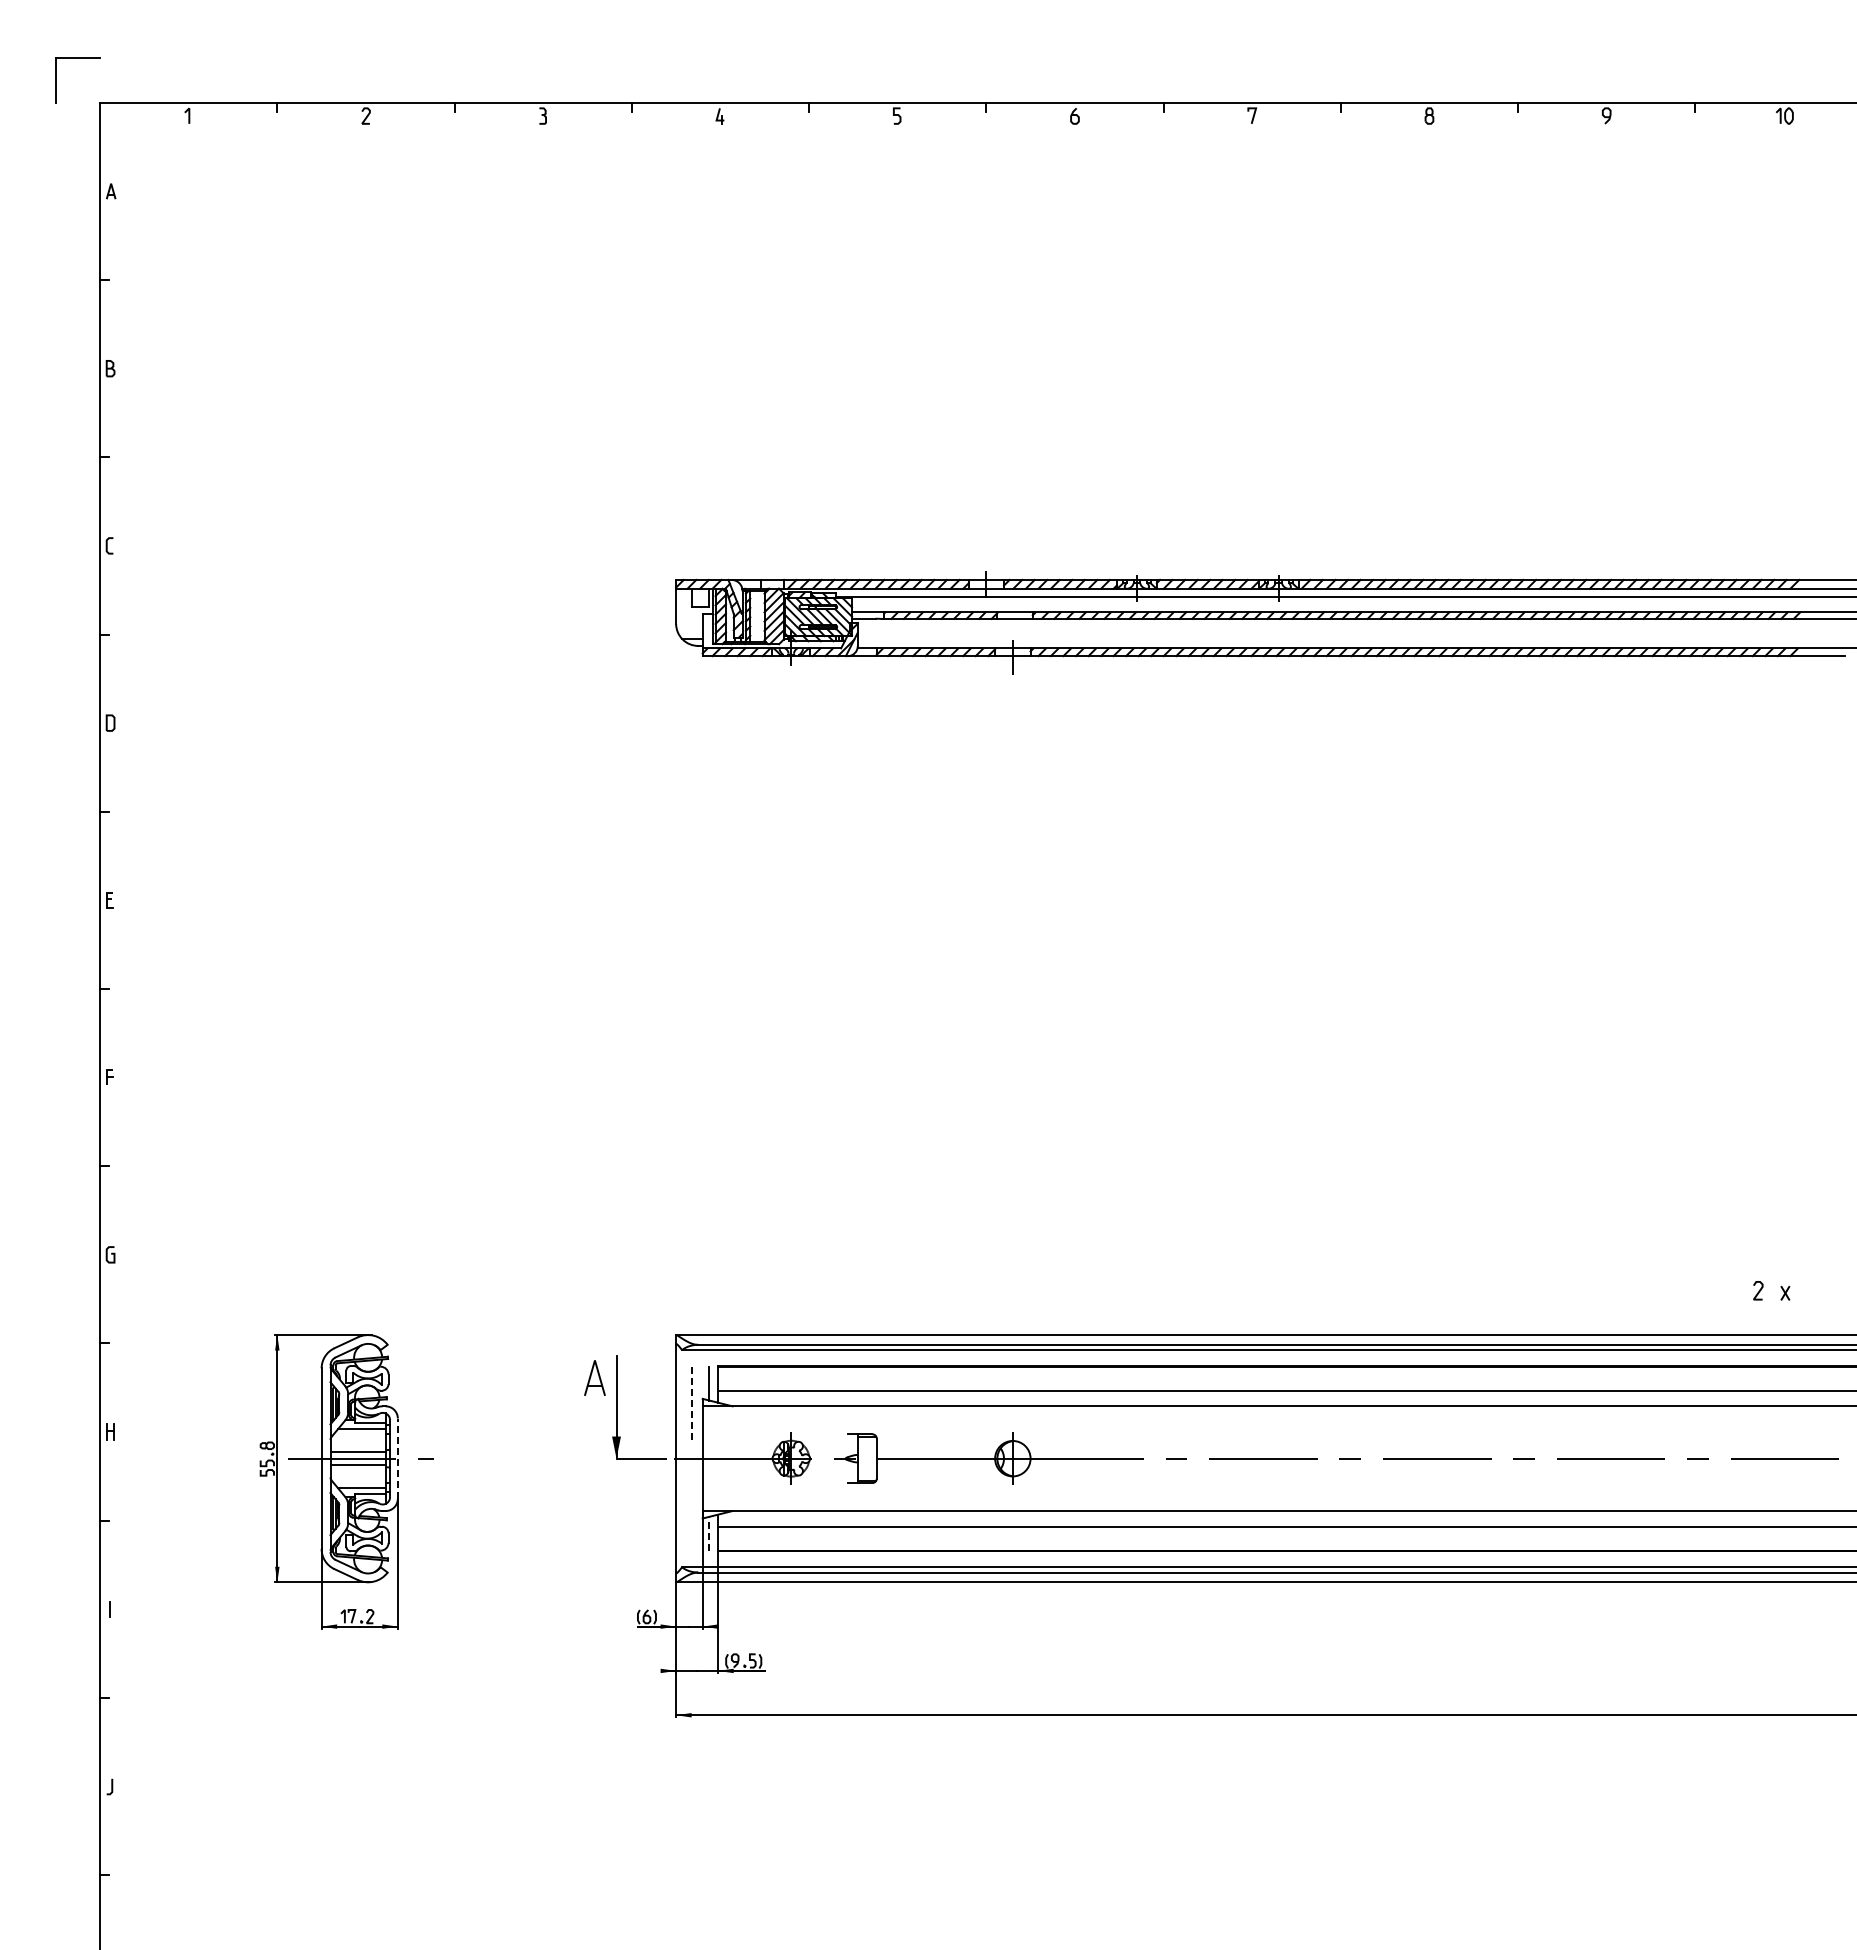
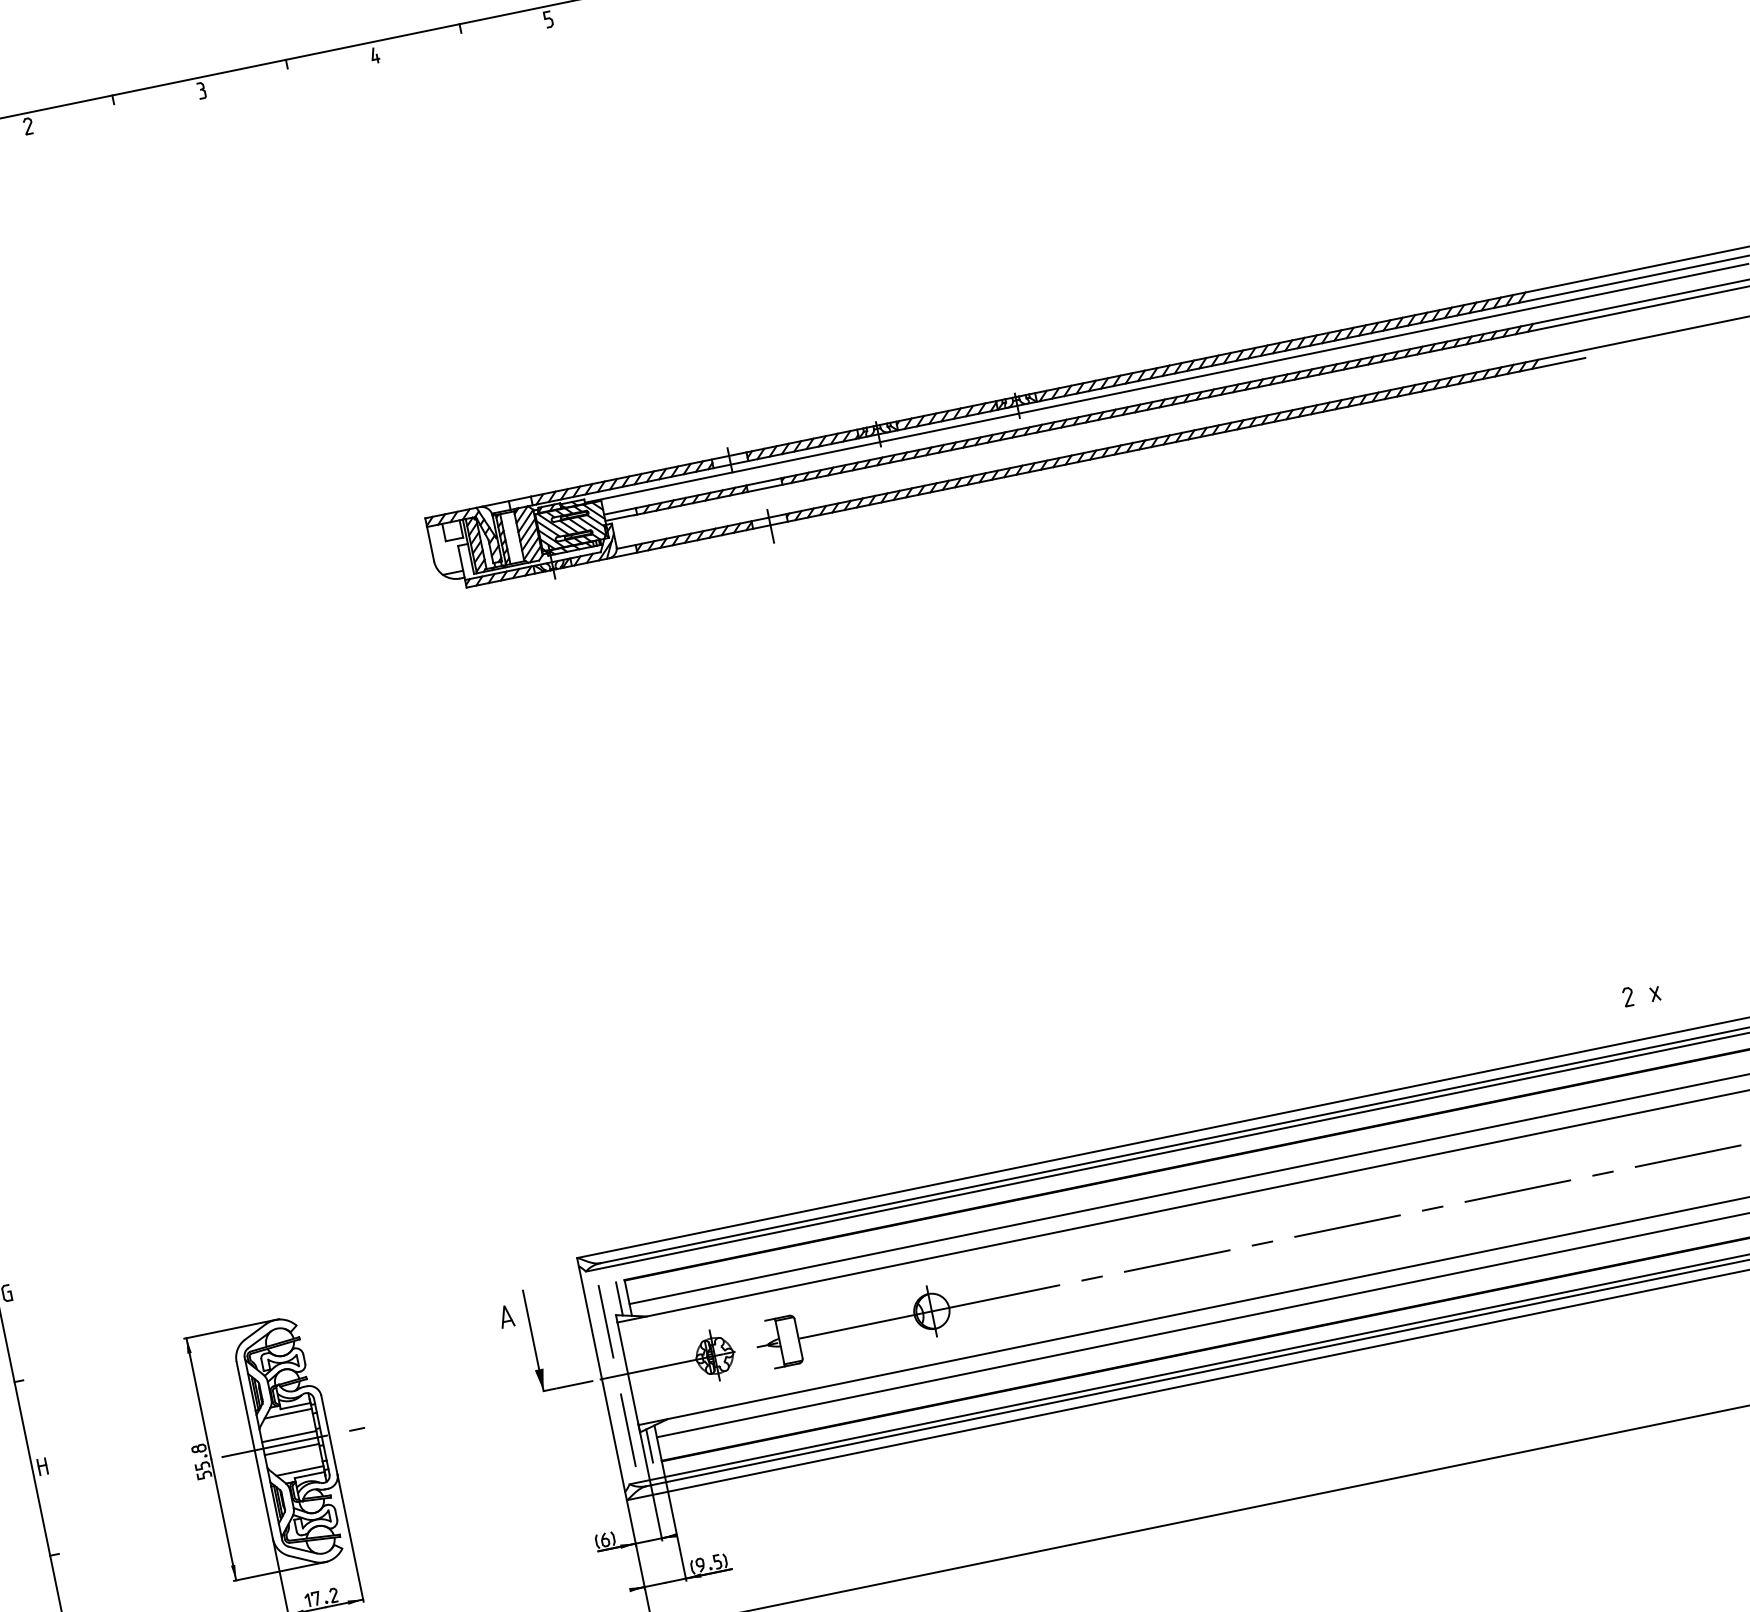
part: (595, 1378) -> (506, 1316), size x0.62
line: (691, 1403) -> (605, 1321), dashed -> solid
line: (397, 1458) -> (329, 1434), dashed -> solid
line: (691, 1513) -> (628, 1429), added
line: (709, 1533) -> (649, 1445), dashed -> solid

